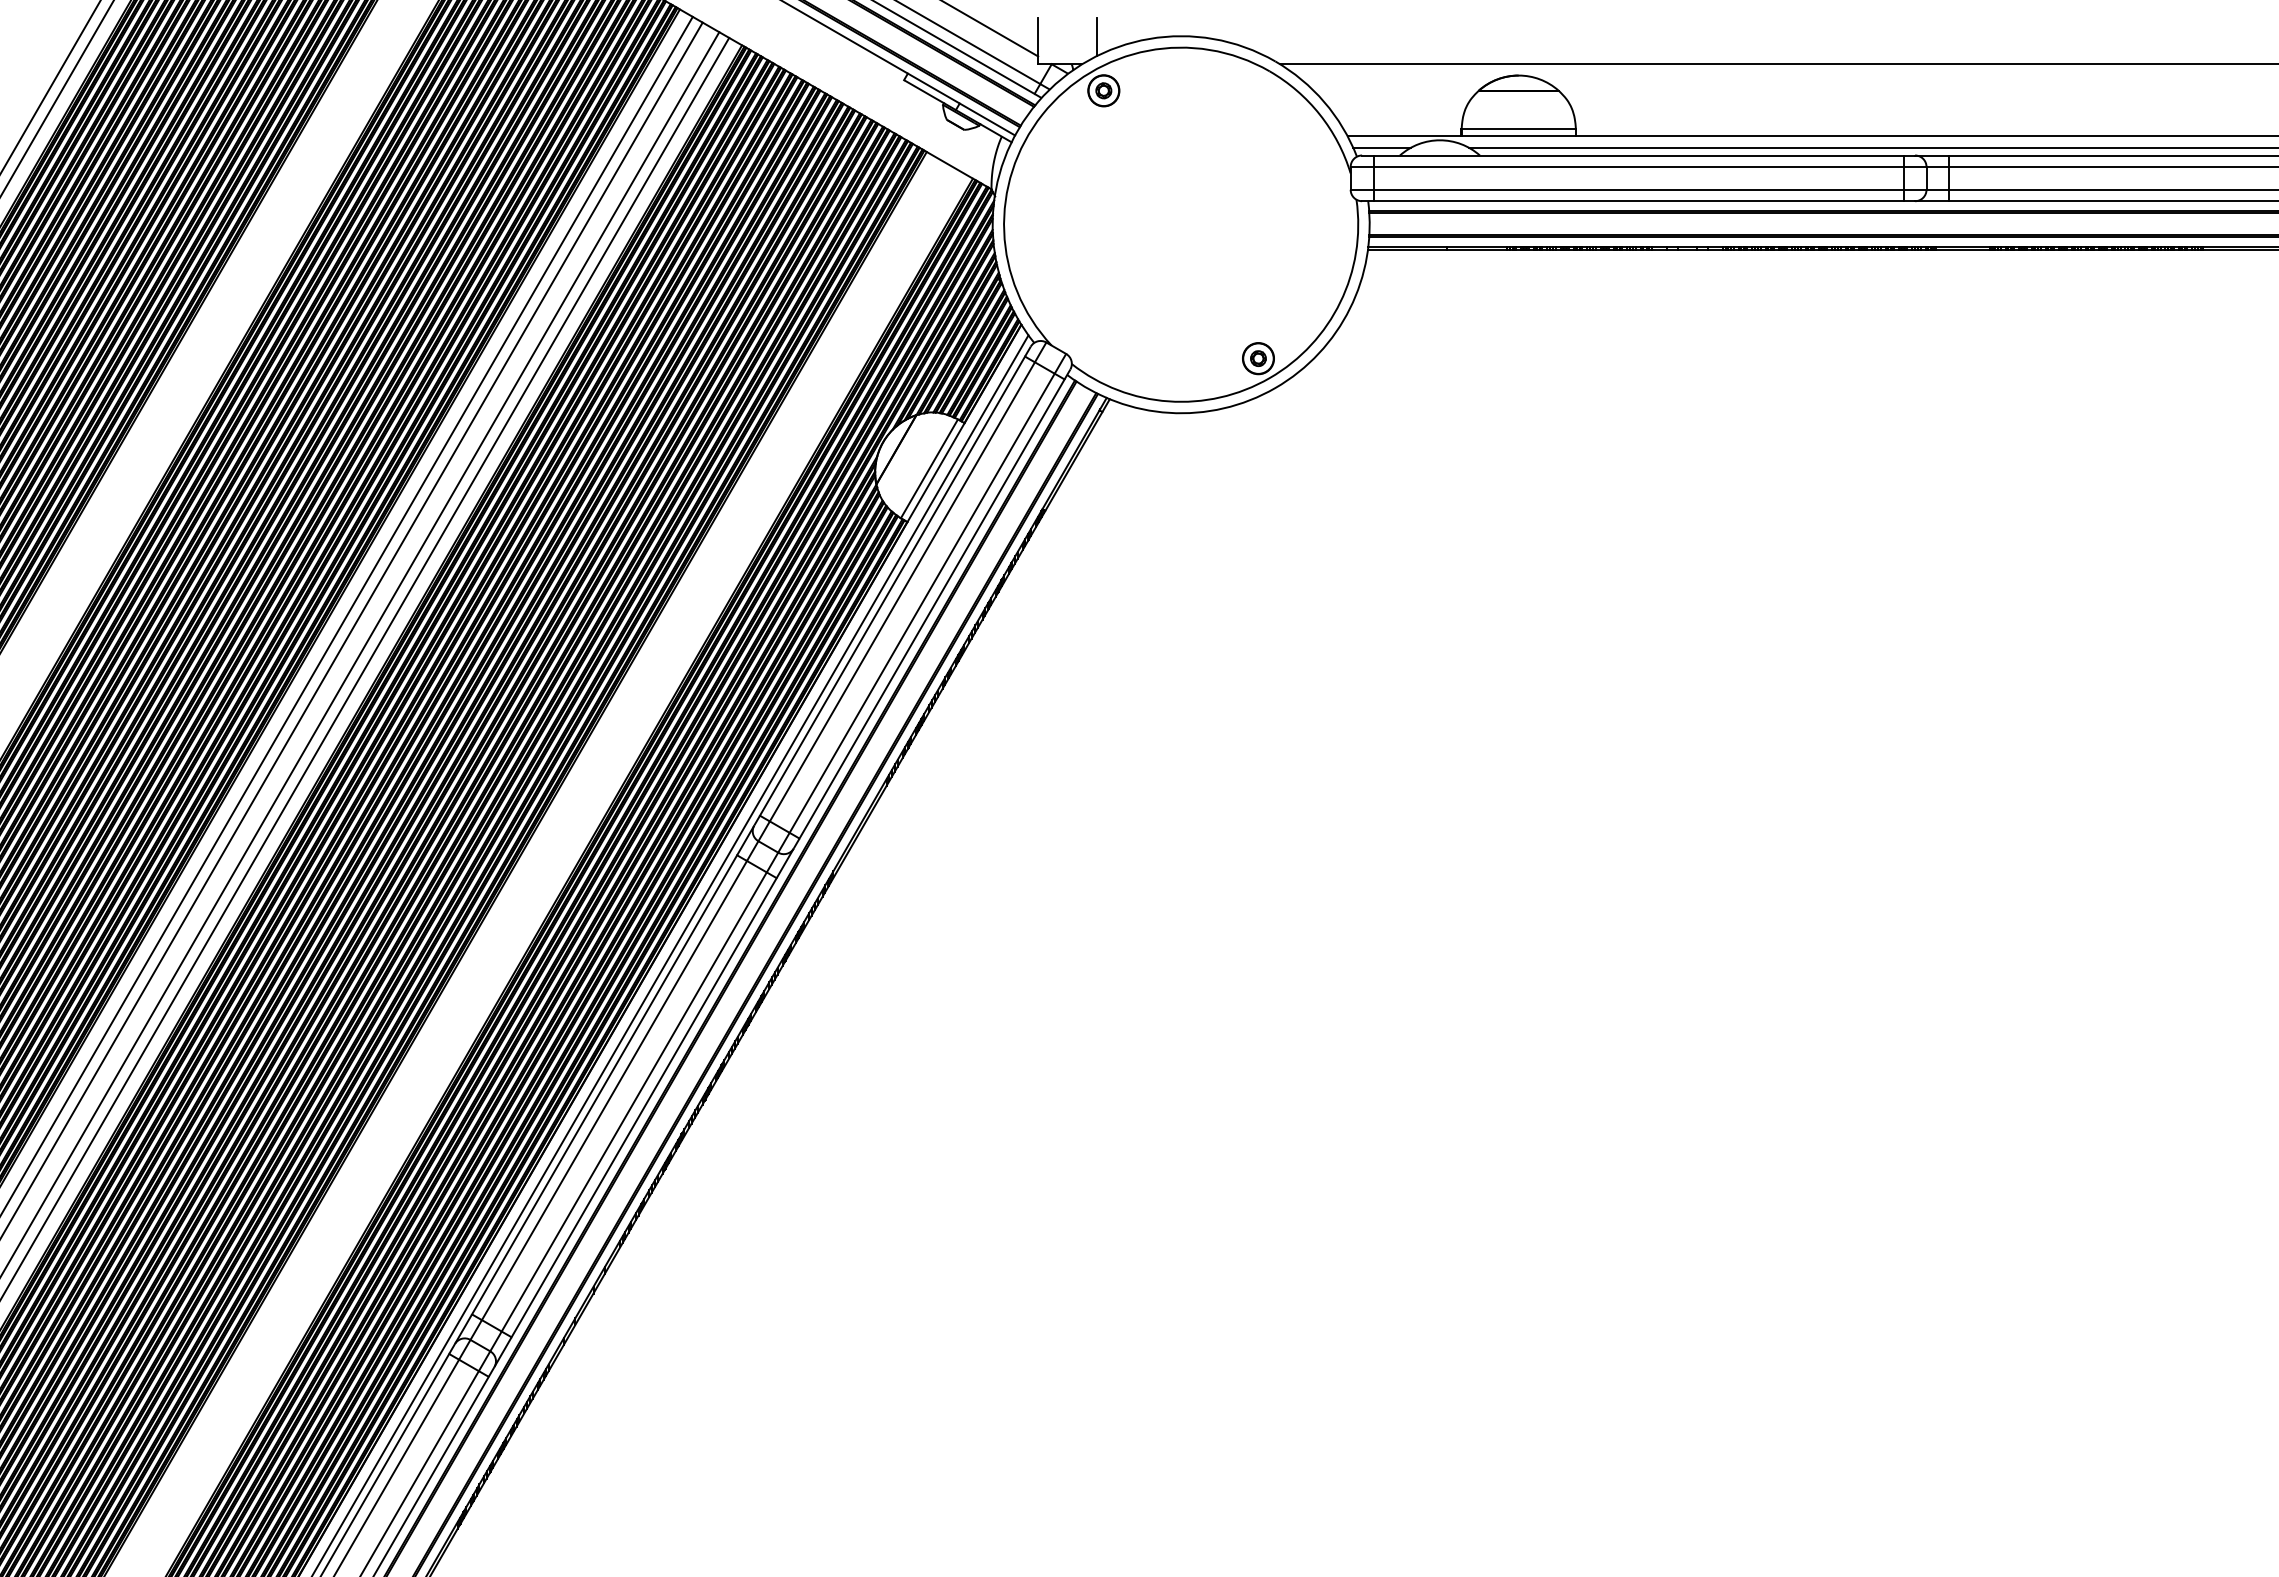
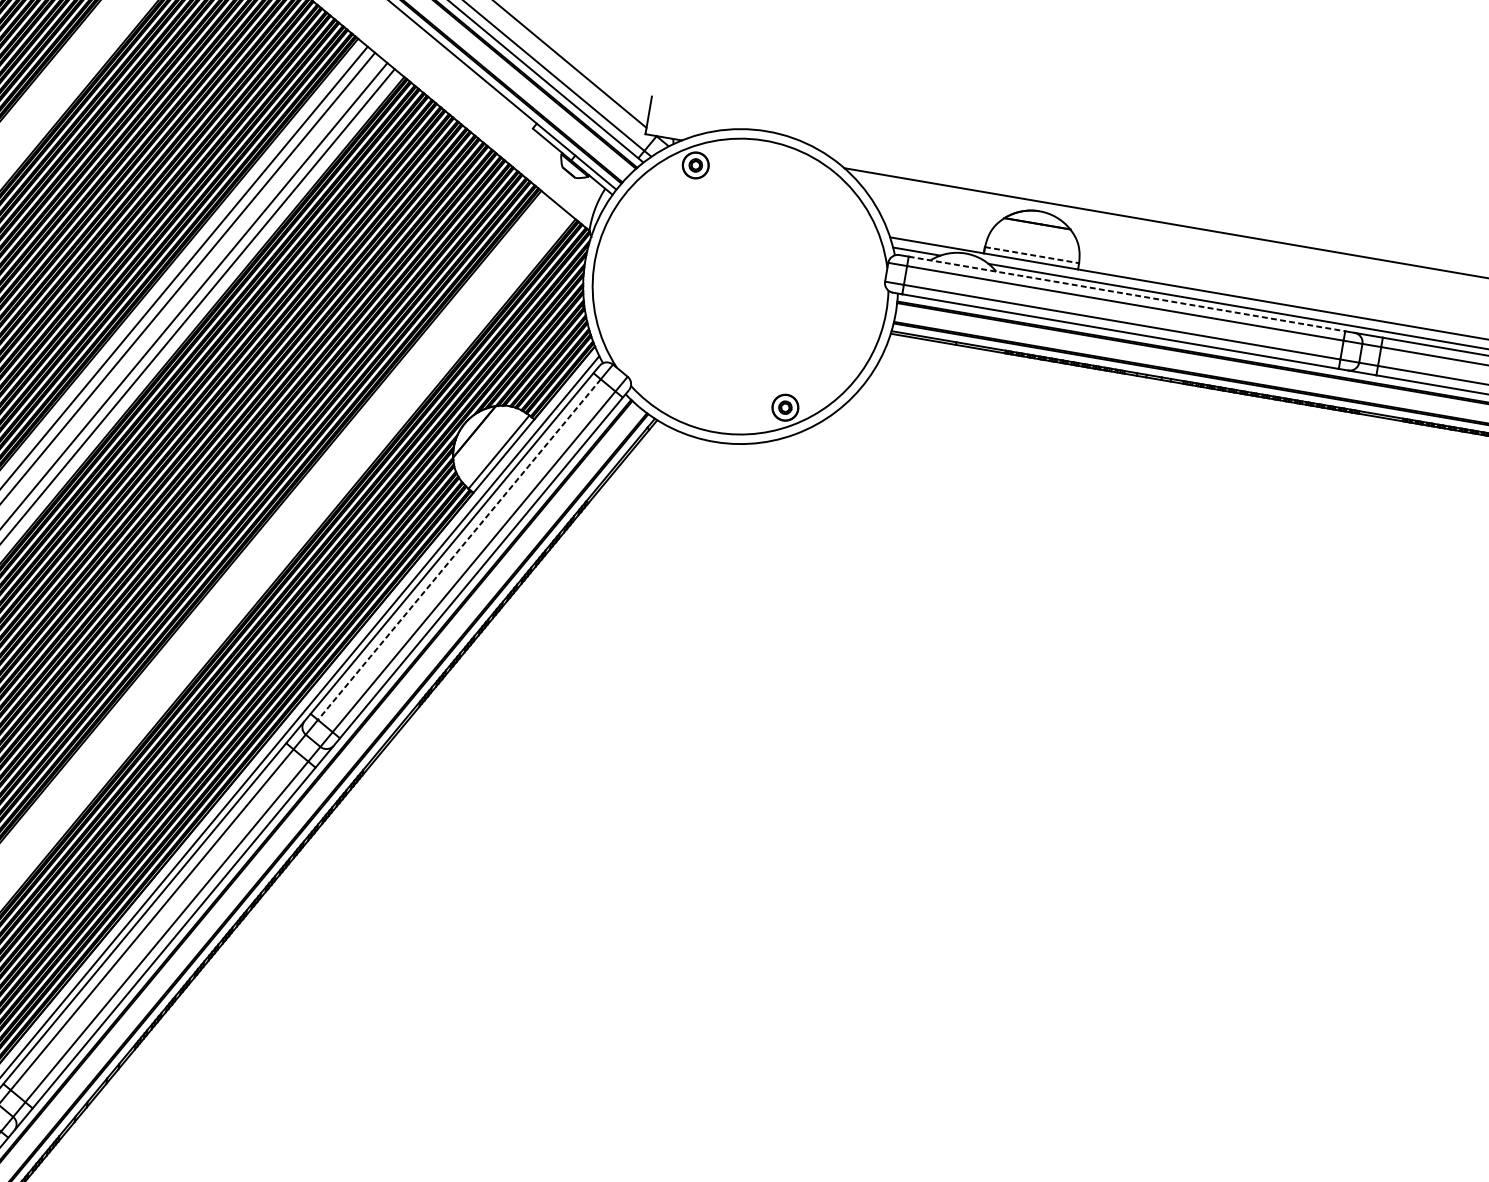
line: (1097, 36) -> (698, 119), removed
line: (1519, 128) -> (1032, 254), solid -> dashed
line: (1639, 155) -> (1127, 294), solid -> dashed
line: (902, 592) -> (459, 550), solid -> dashed

